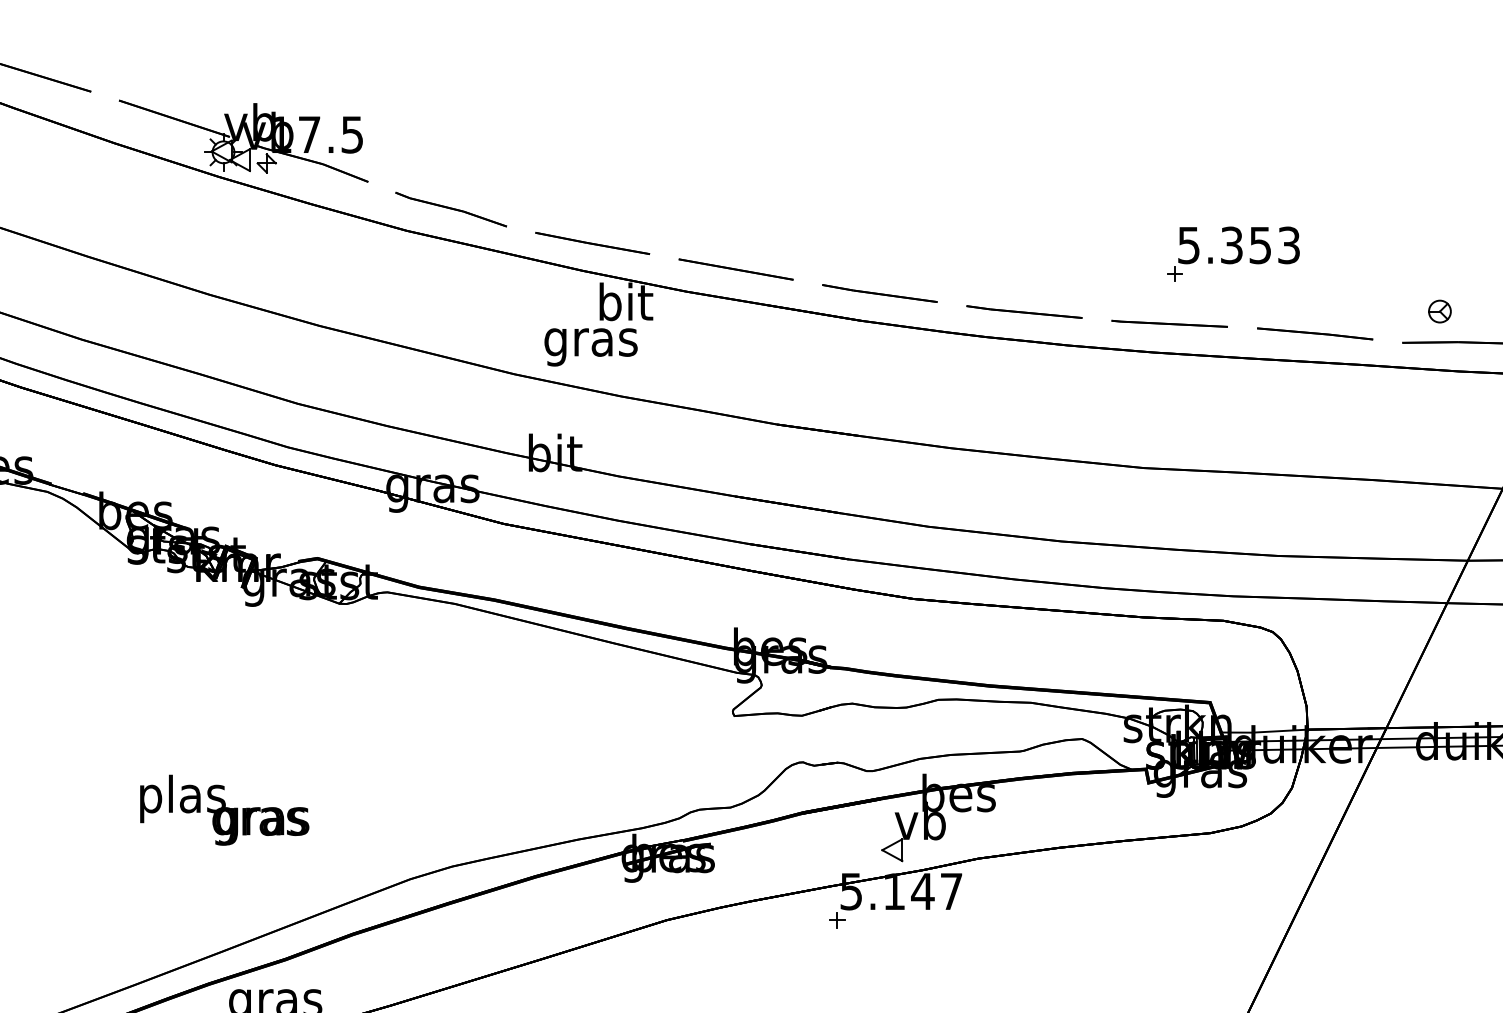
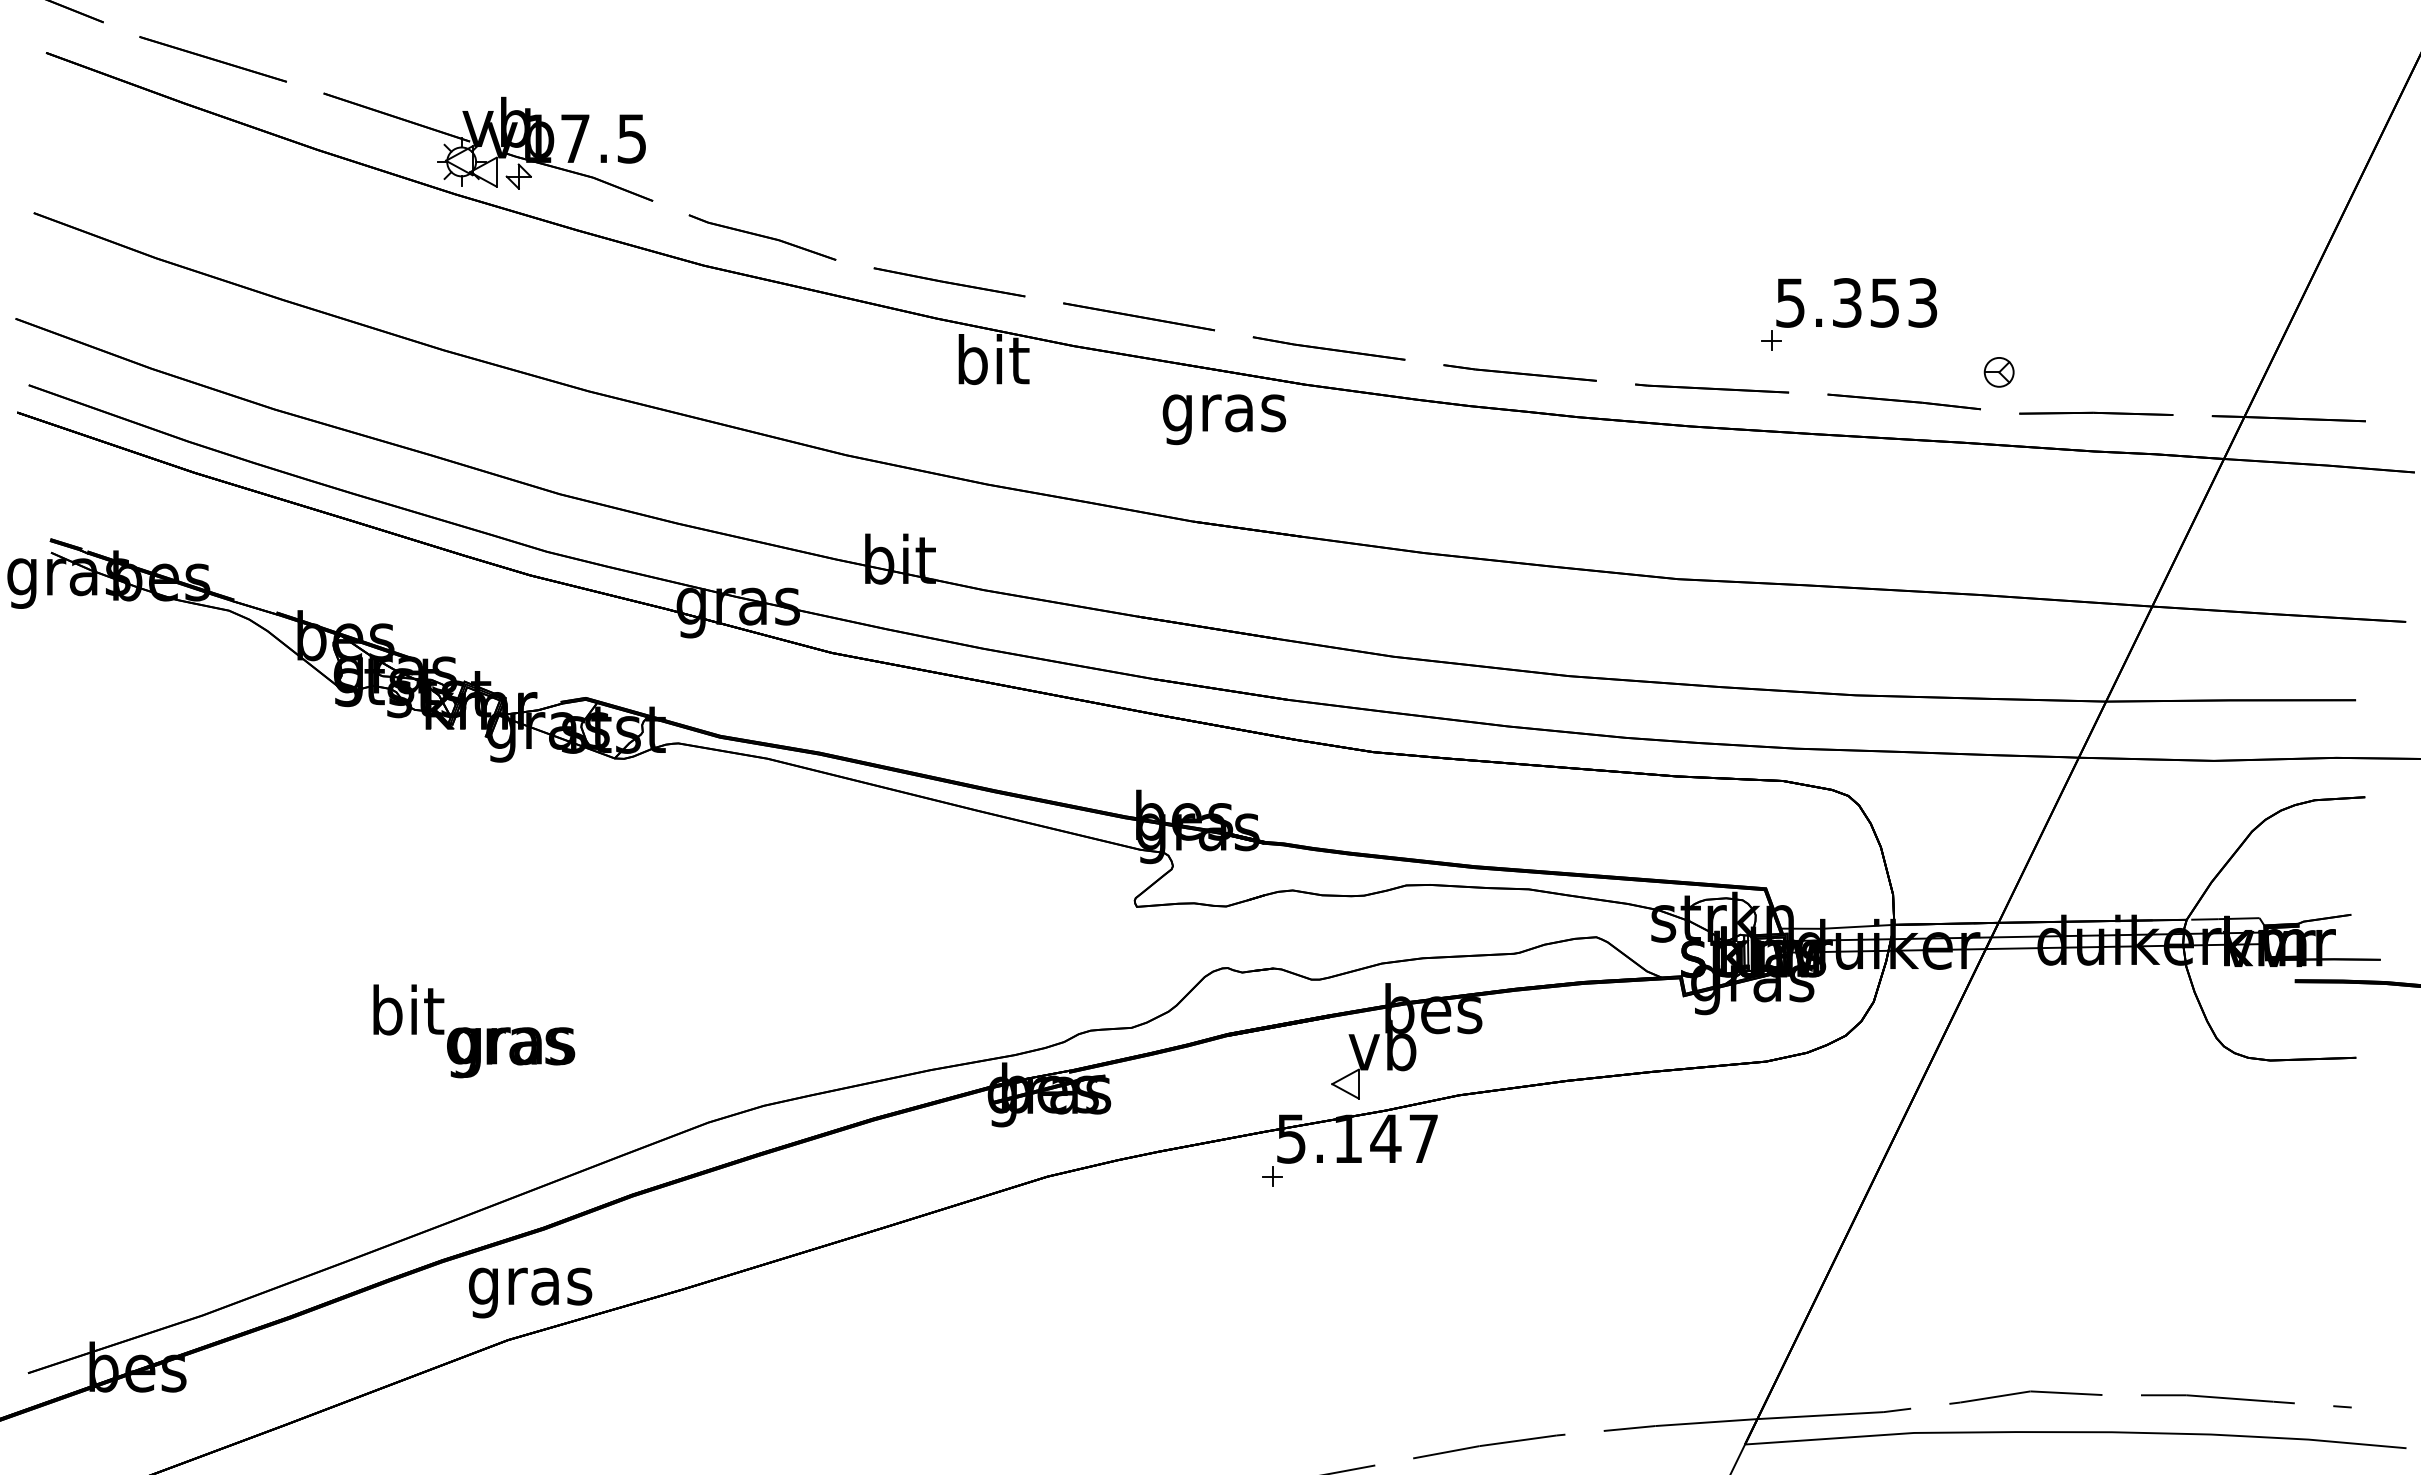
part: (1233, 254) -> (1849, 314), moved
part: (1439, 311) -> (1998, 372), moved
text: (591, 347) -> (1224, 419), moved
text: (182, 799) -> (407, 1016), plas -> bit

